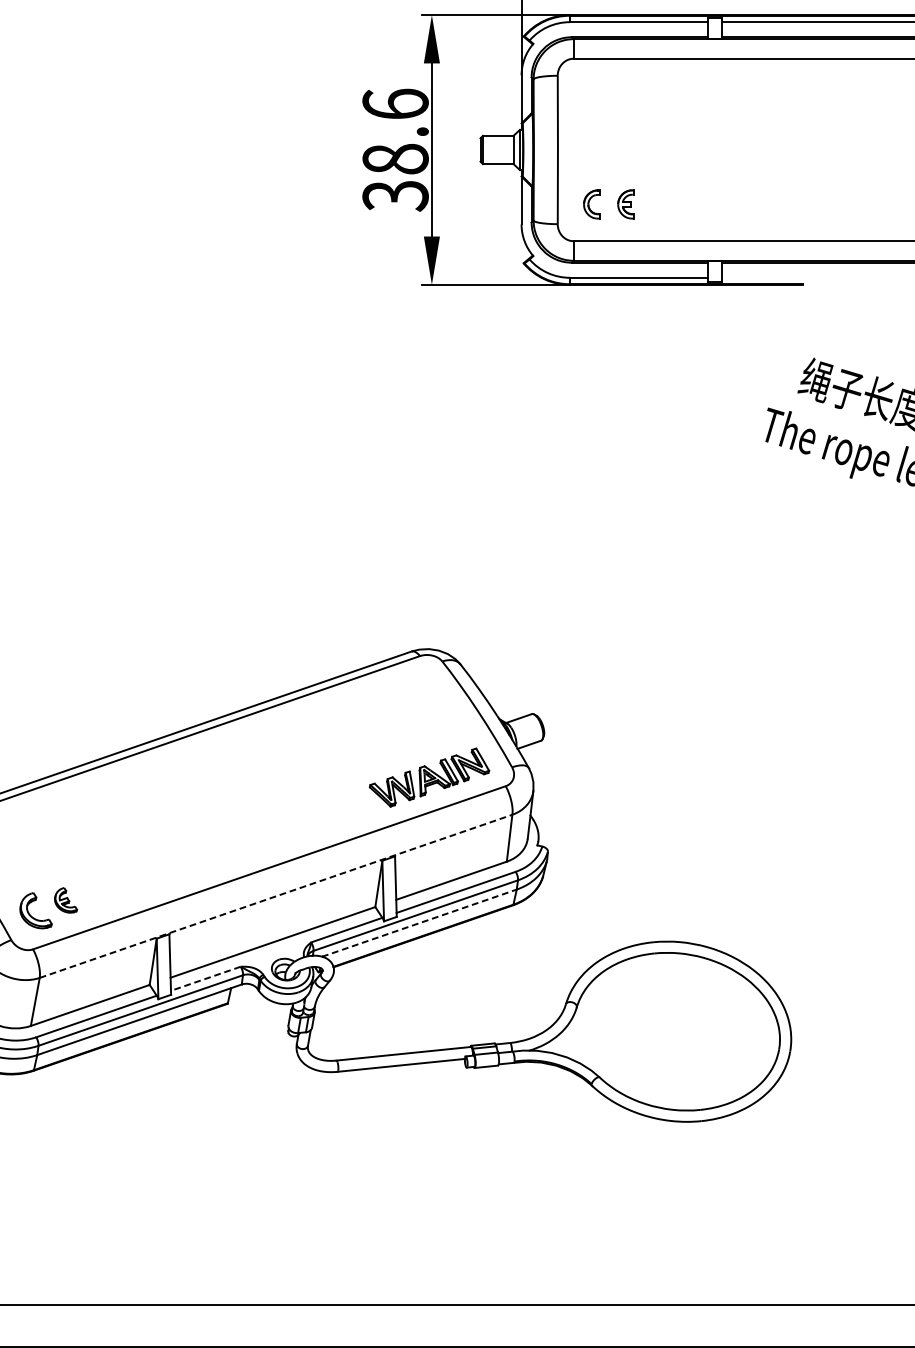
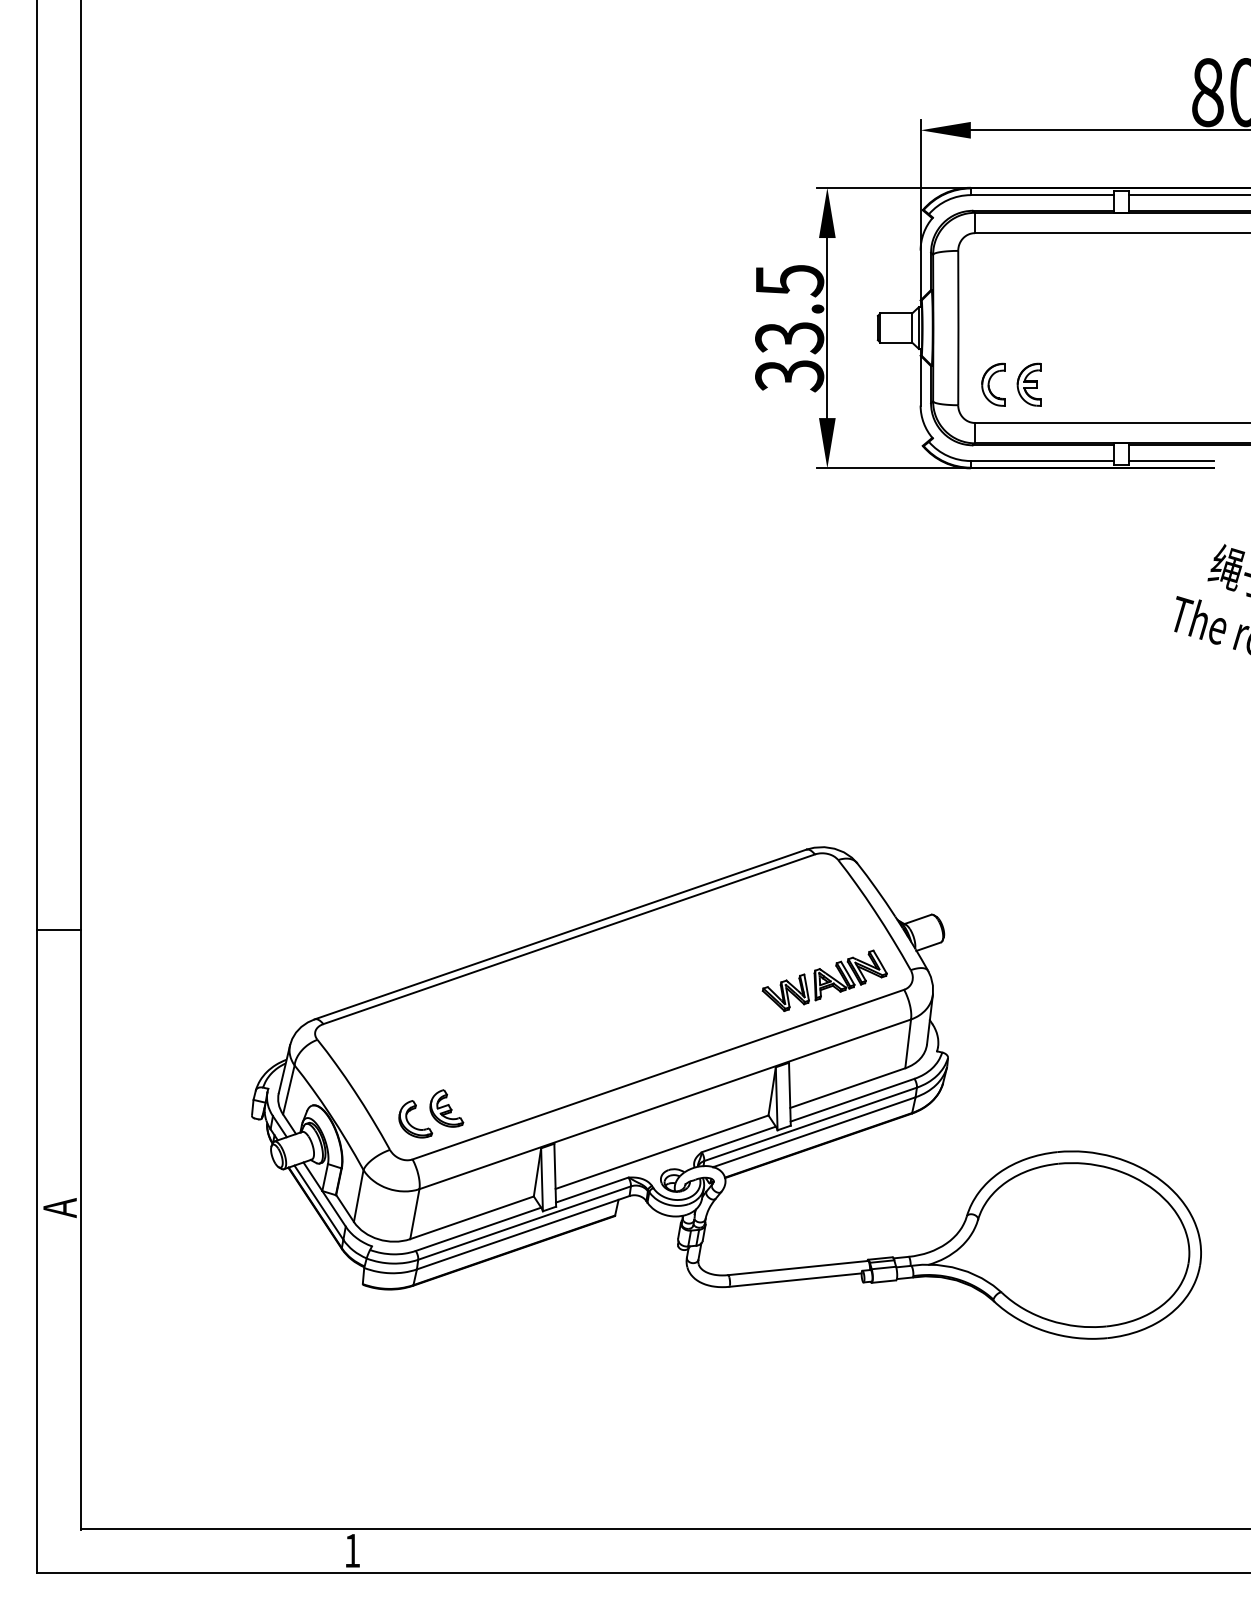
text: (395, 132) -> (789, 309), 38.6 -> 33.5
part: (591, 204) -> (993, 384), size x1.43
part: (625, 204) -> (1028, 384), size x1.43
line: (762, 278) -> (1171, 461), added
line: (276, 896) -> (665, 1104), dashed -> solid
part: (65, 900) -> (446, 1108), size x1.43
line: (419, 923) -> (814, 1132), dashed -> solid
line: (205, 979) -> (591, 1190), dashed -> solid

